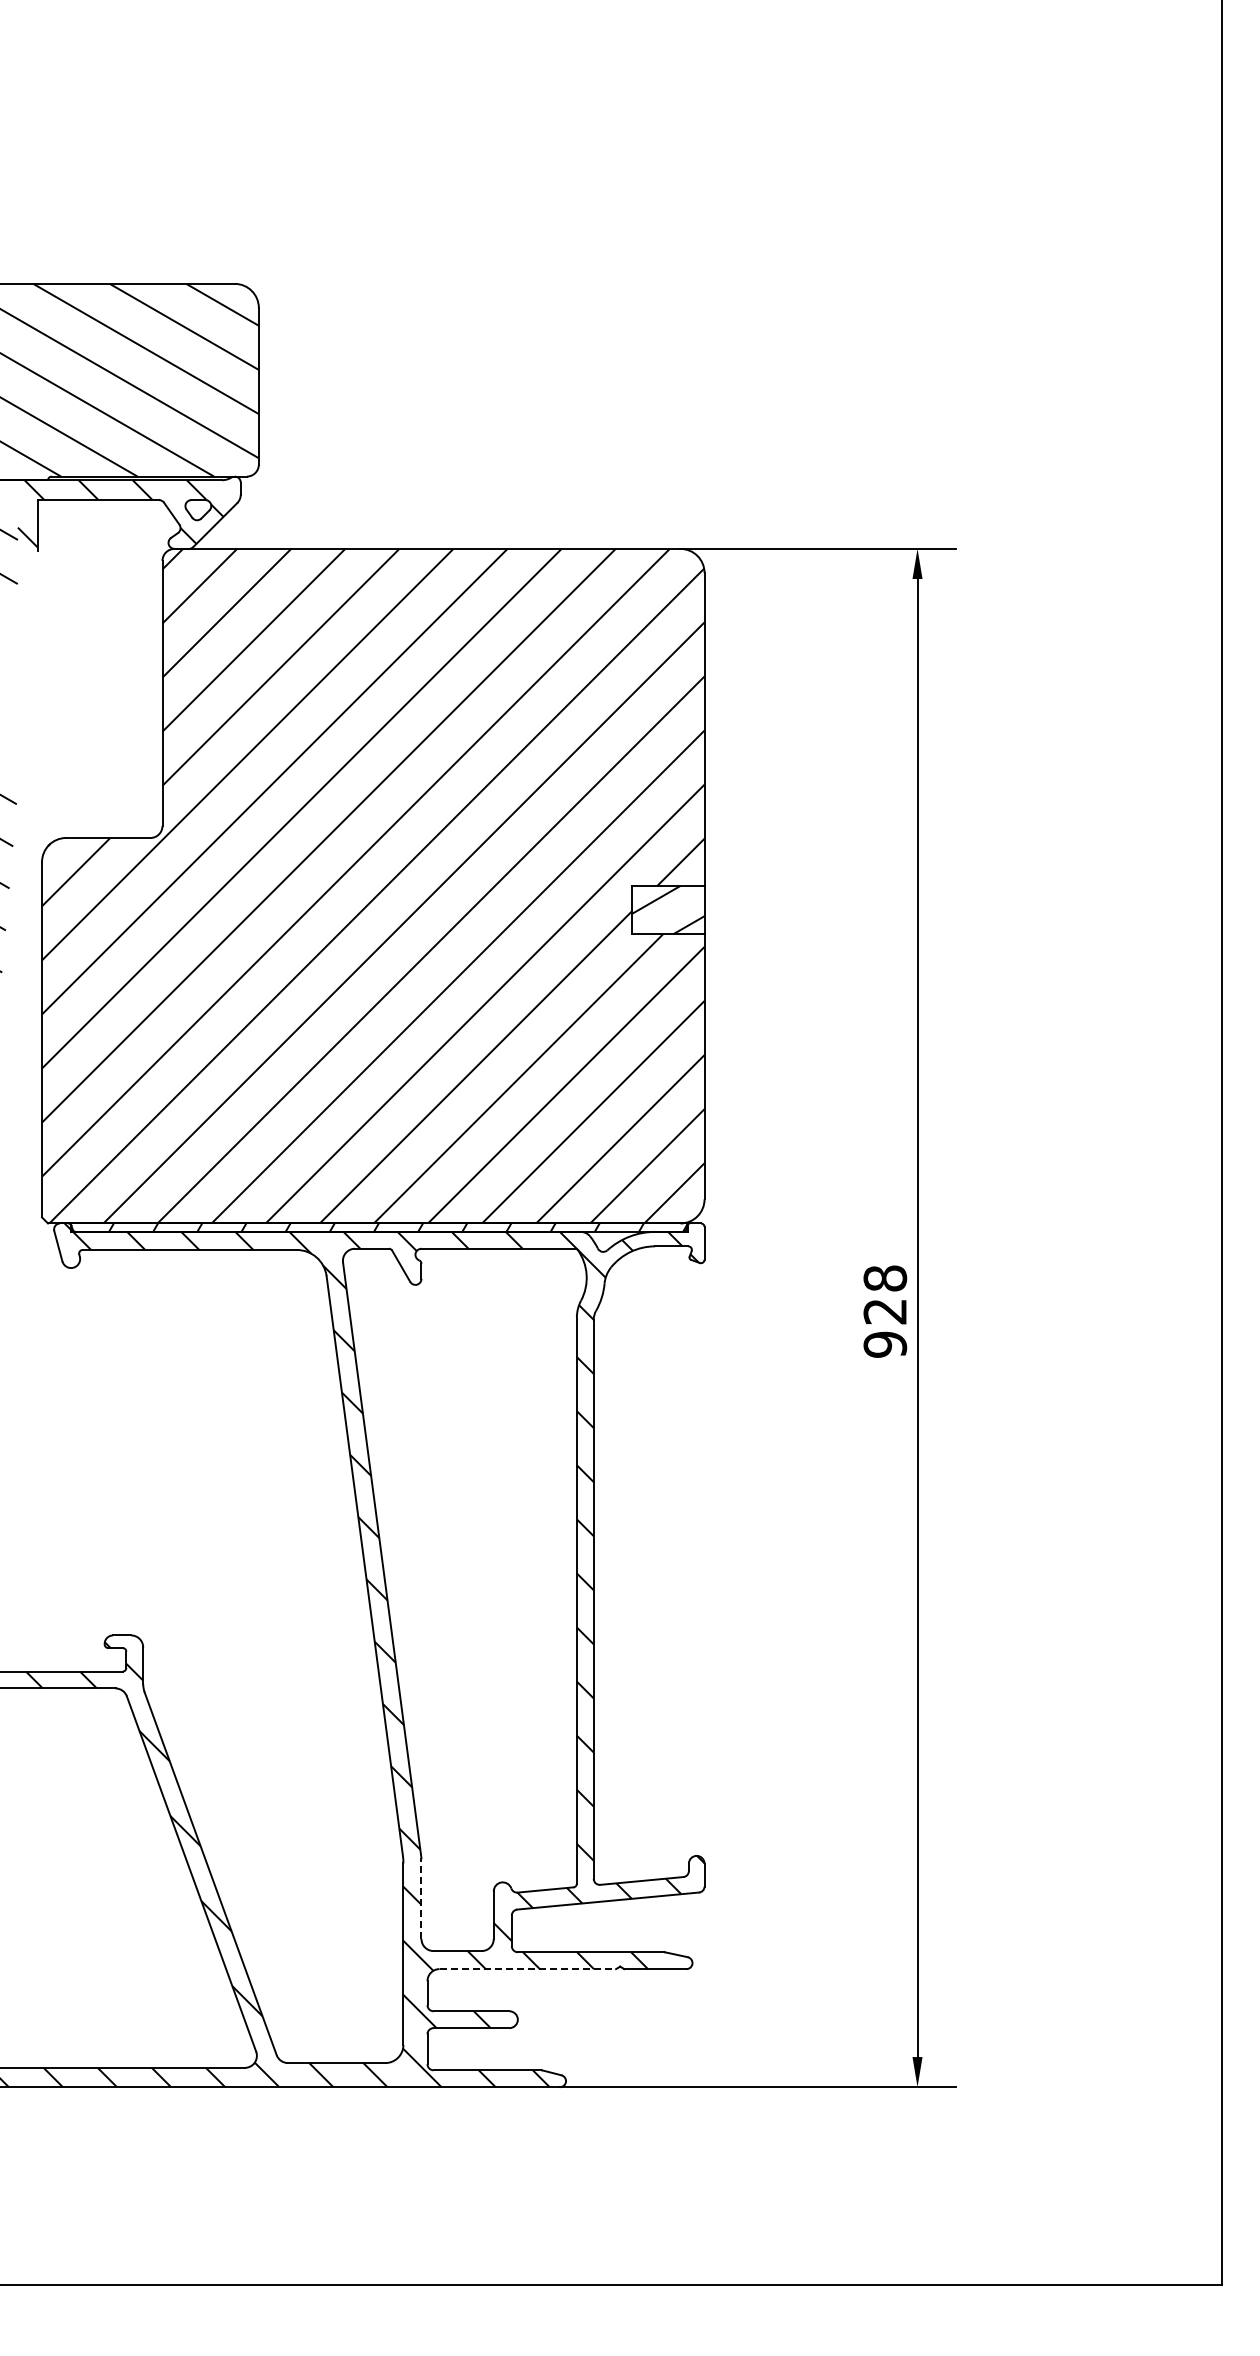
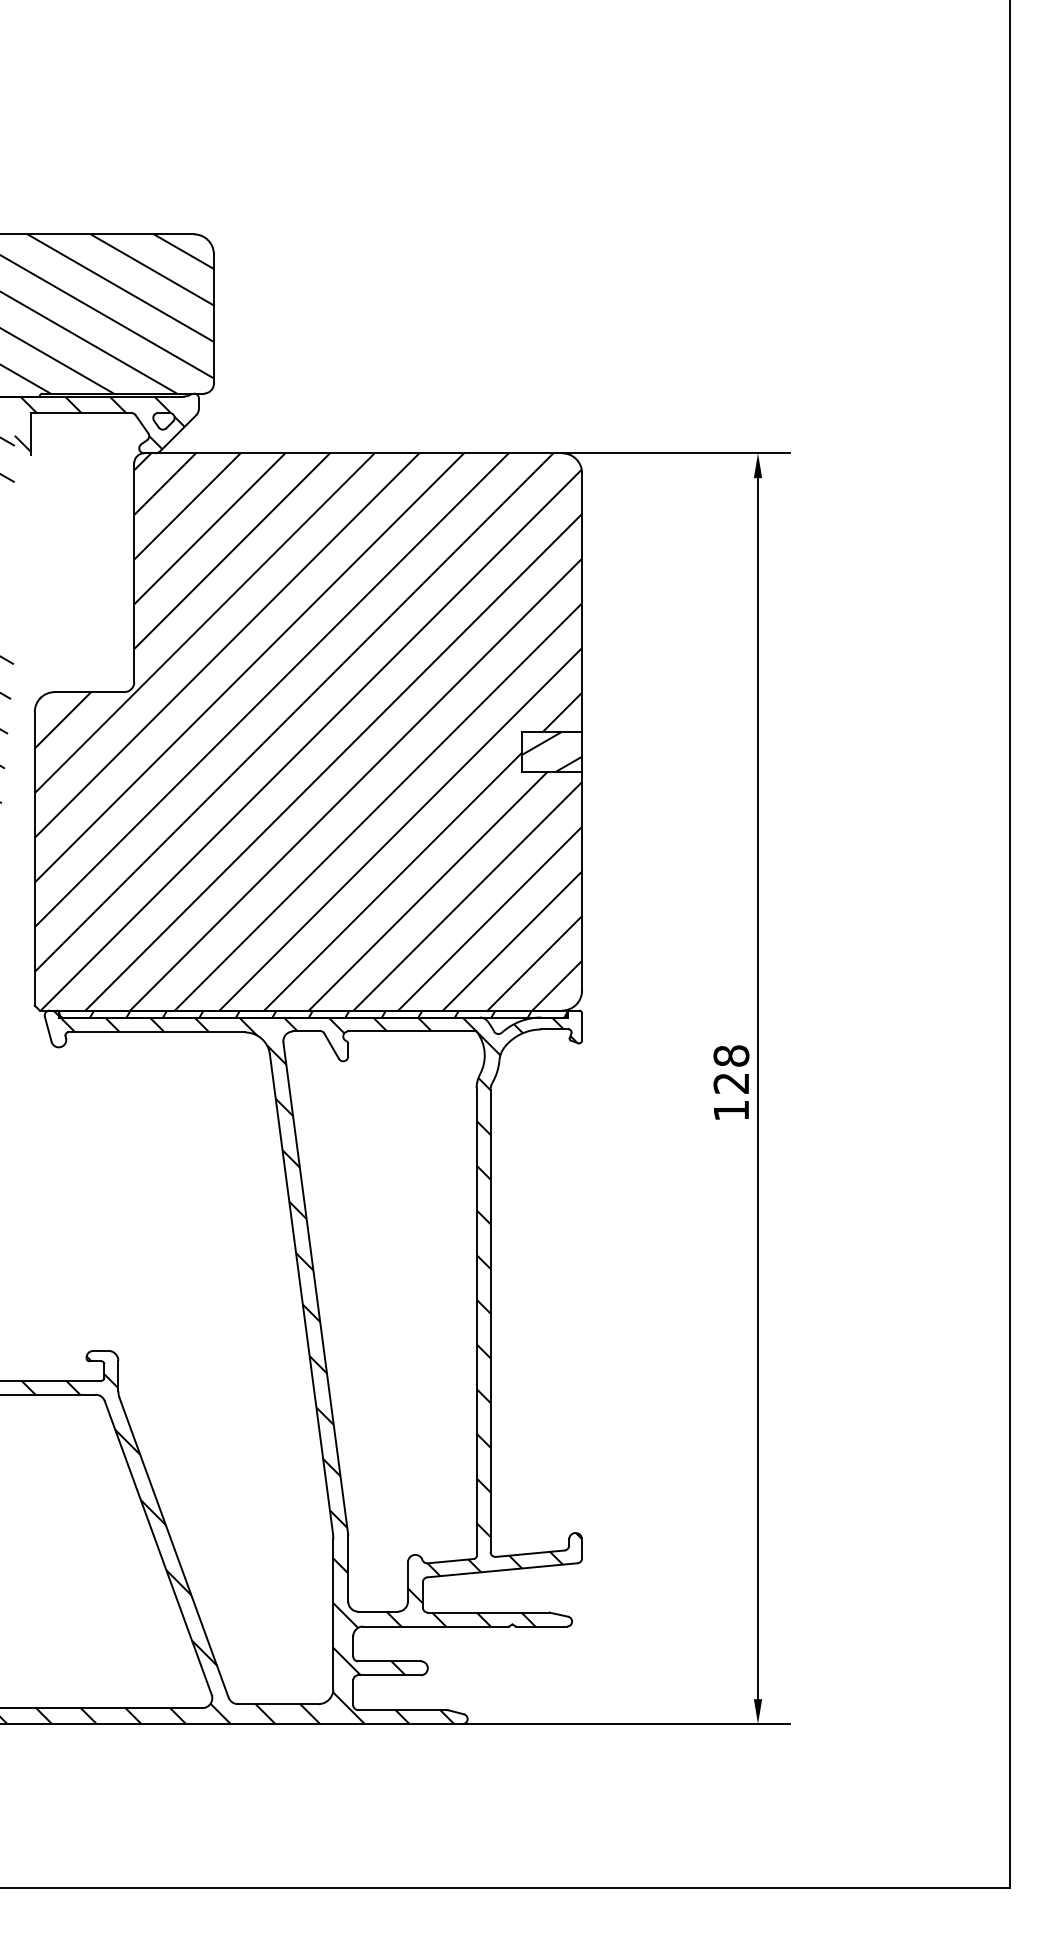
text: (885, 1344) -> (731, 1110), 928 -> 128
line: (421, 1898) -> (348, 1568), dashed -> solid
line: (528, 1969) -> (436, 1626), dashed -> solid

